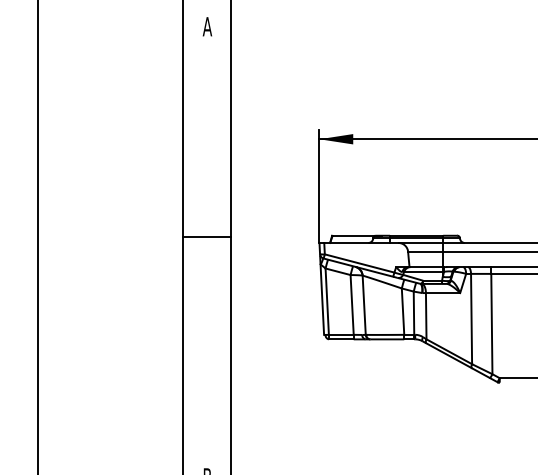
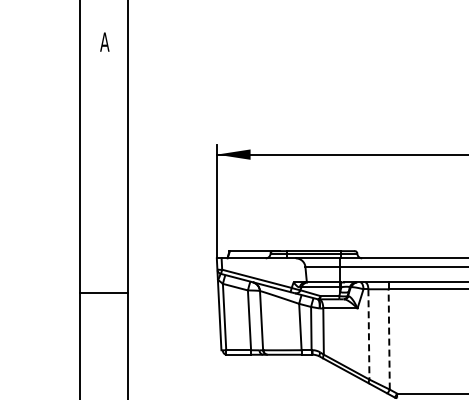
line: (206, 236) -> (103, 292), moved
line: (471, 319) -> (368, 334), solid -> dashed
line: (491, 323) -> (388, 338), solid -> dashed

